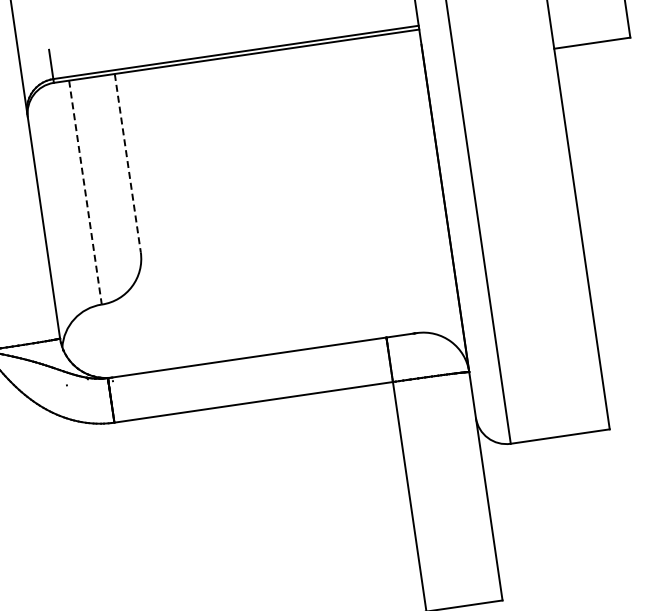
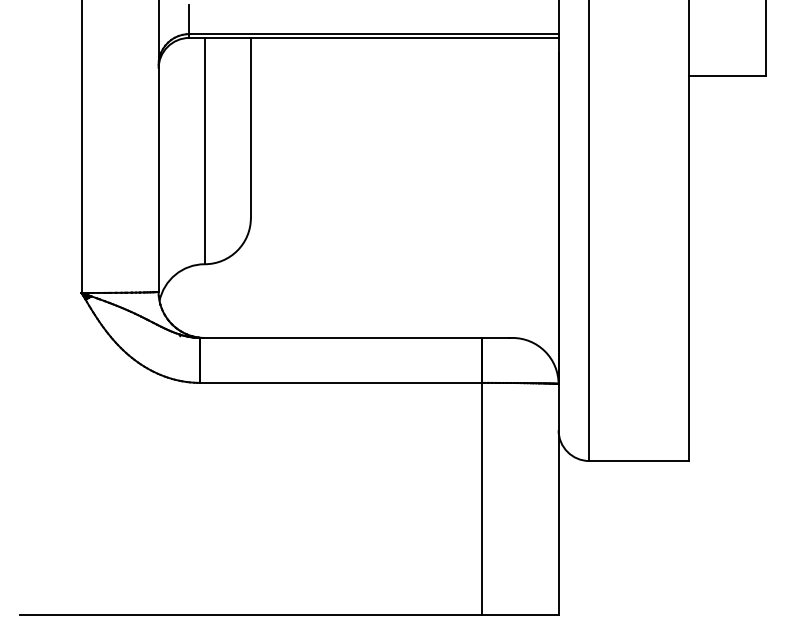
line: (127, 163) -> (250, 128), dashed -> solid
line: (85, 193) -> (204, 151), dashed -> solid

